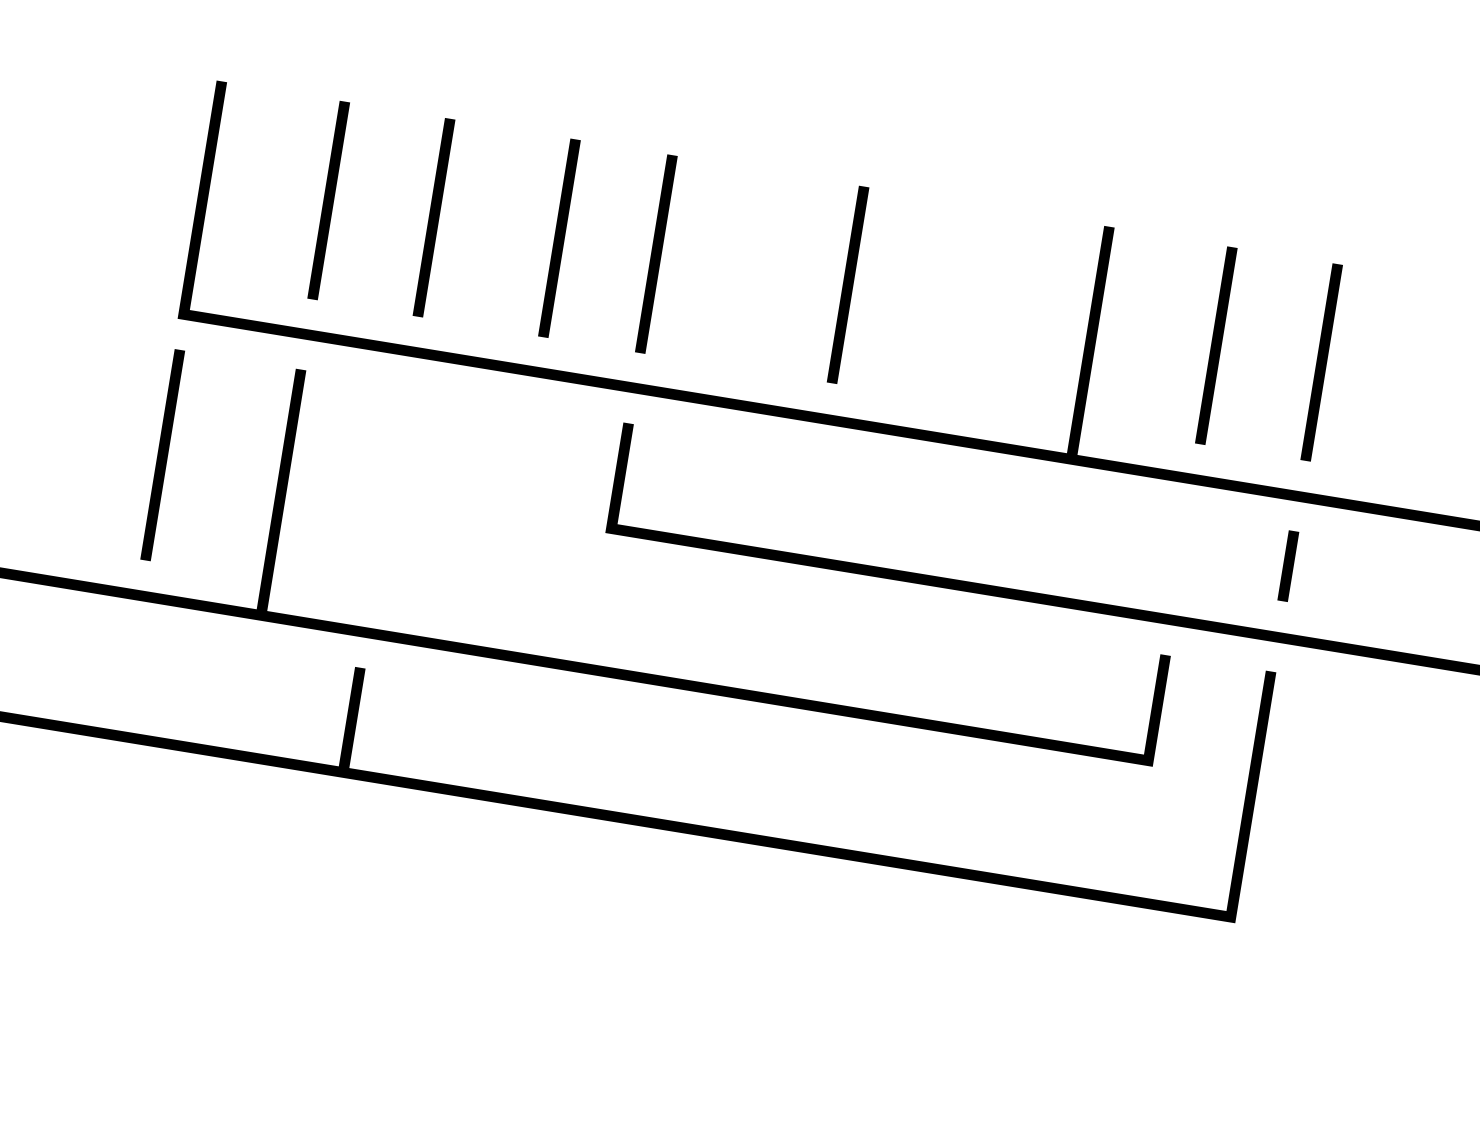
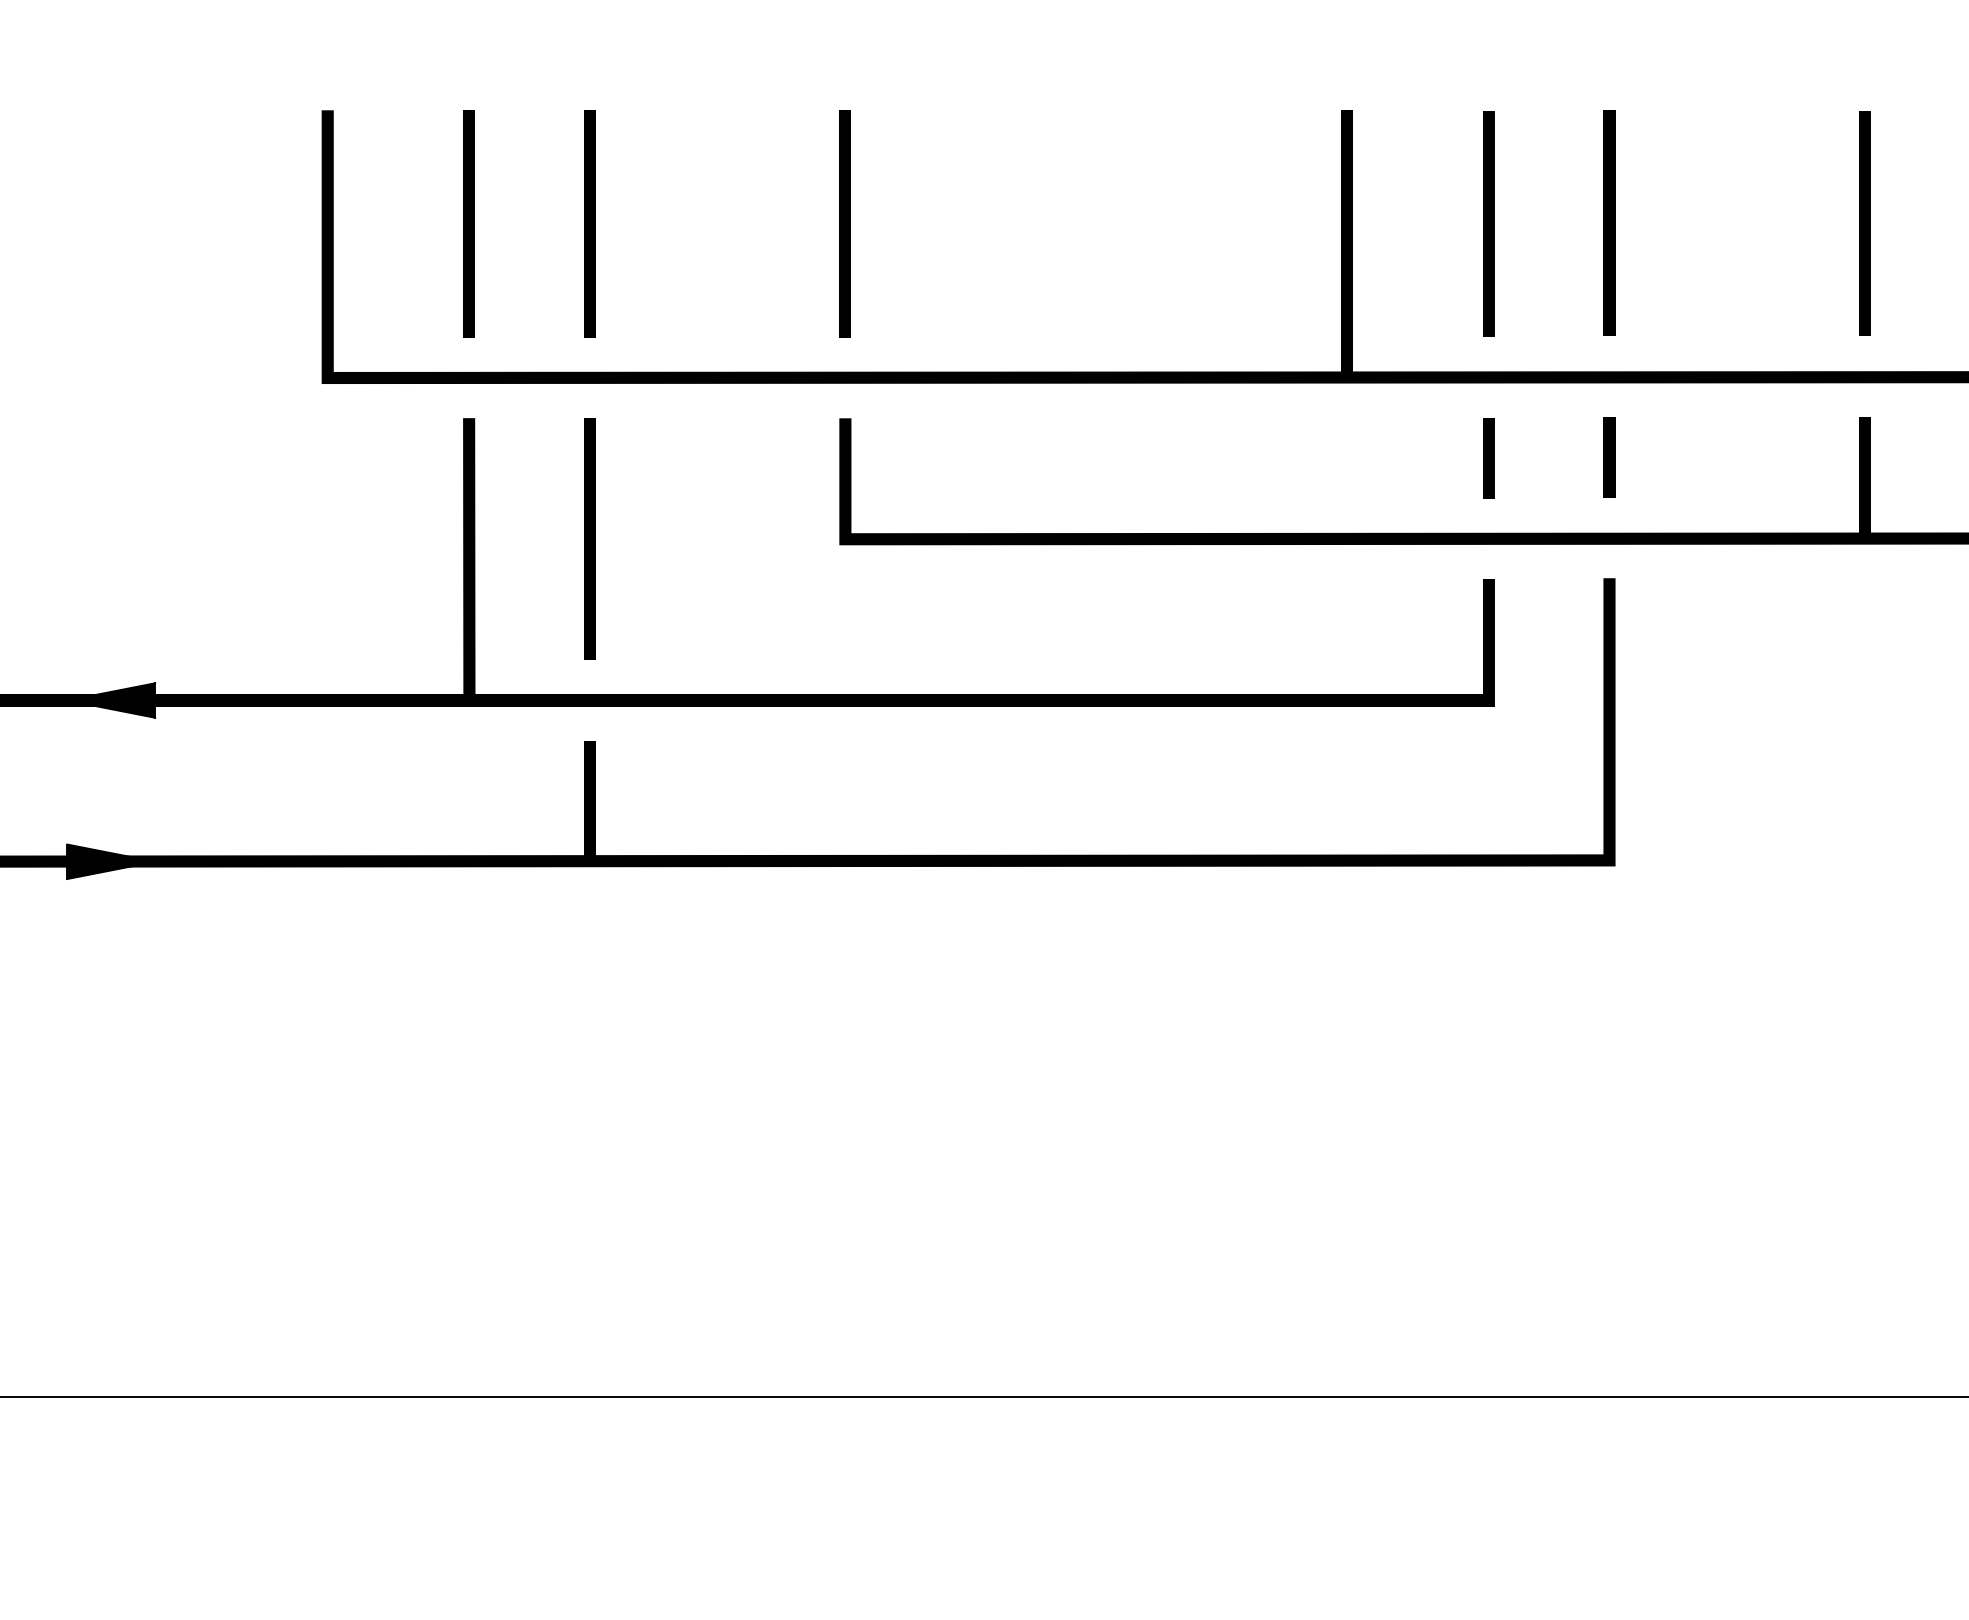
line: (559, 237) -> (733, 223), removed
line: (848, 284) -> (1065, 222), removed
line: (162, 454) -> (589, 538), moved
line: (1182, 550) -> (1488, 458), added

